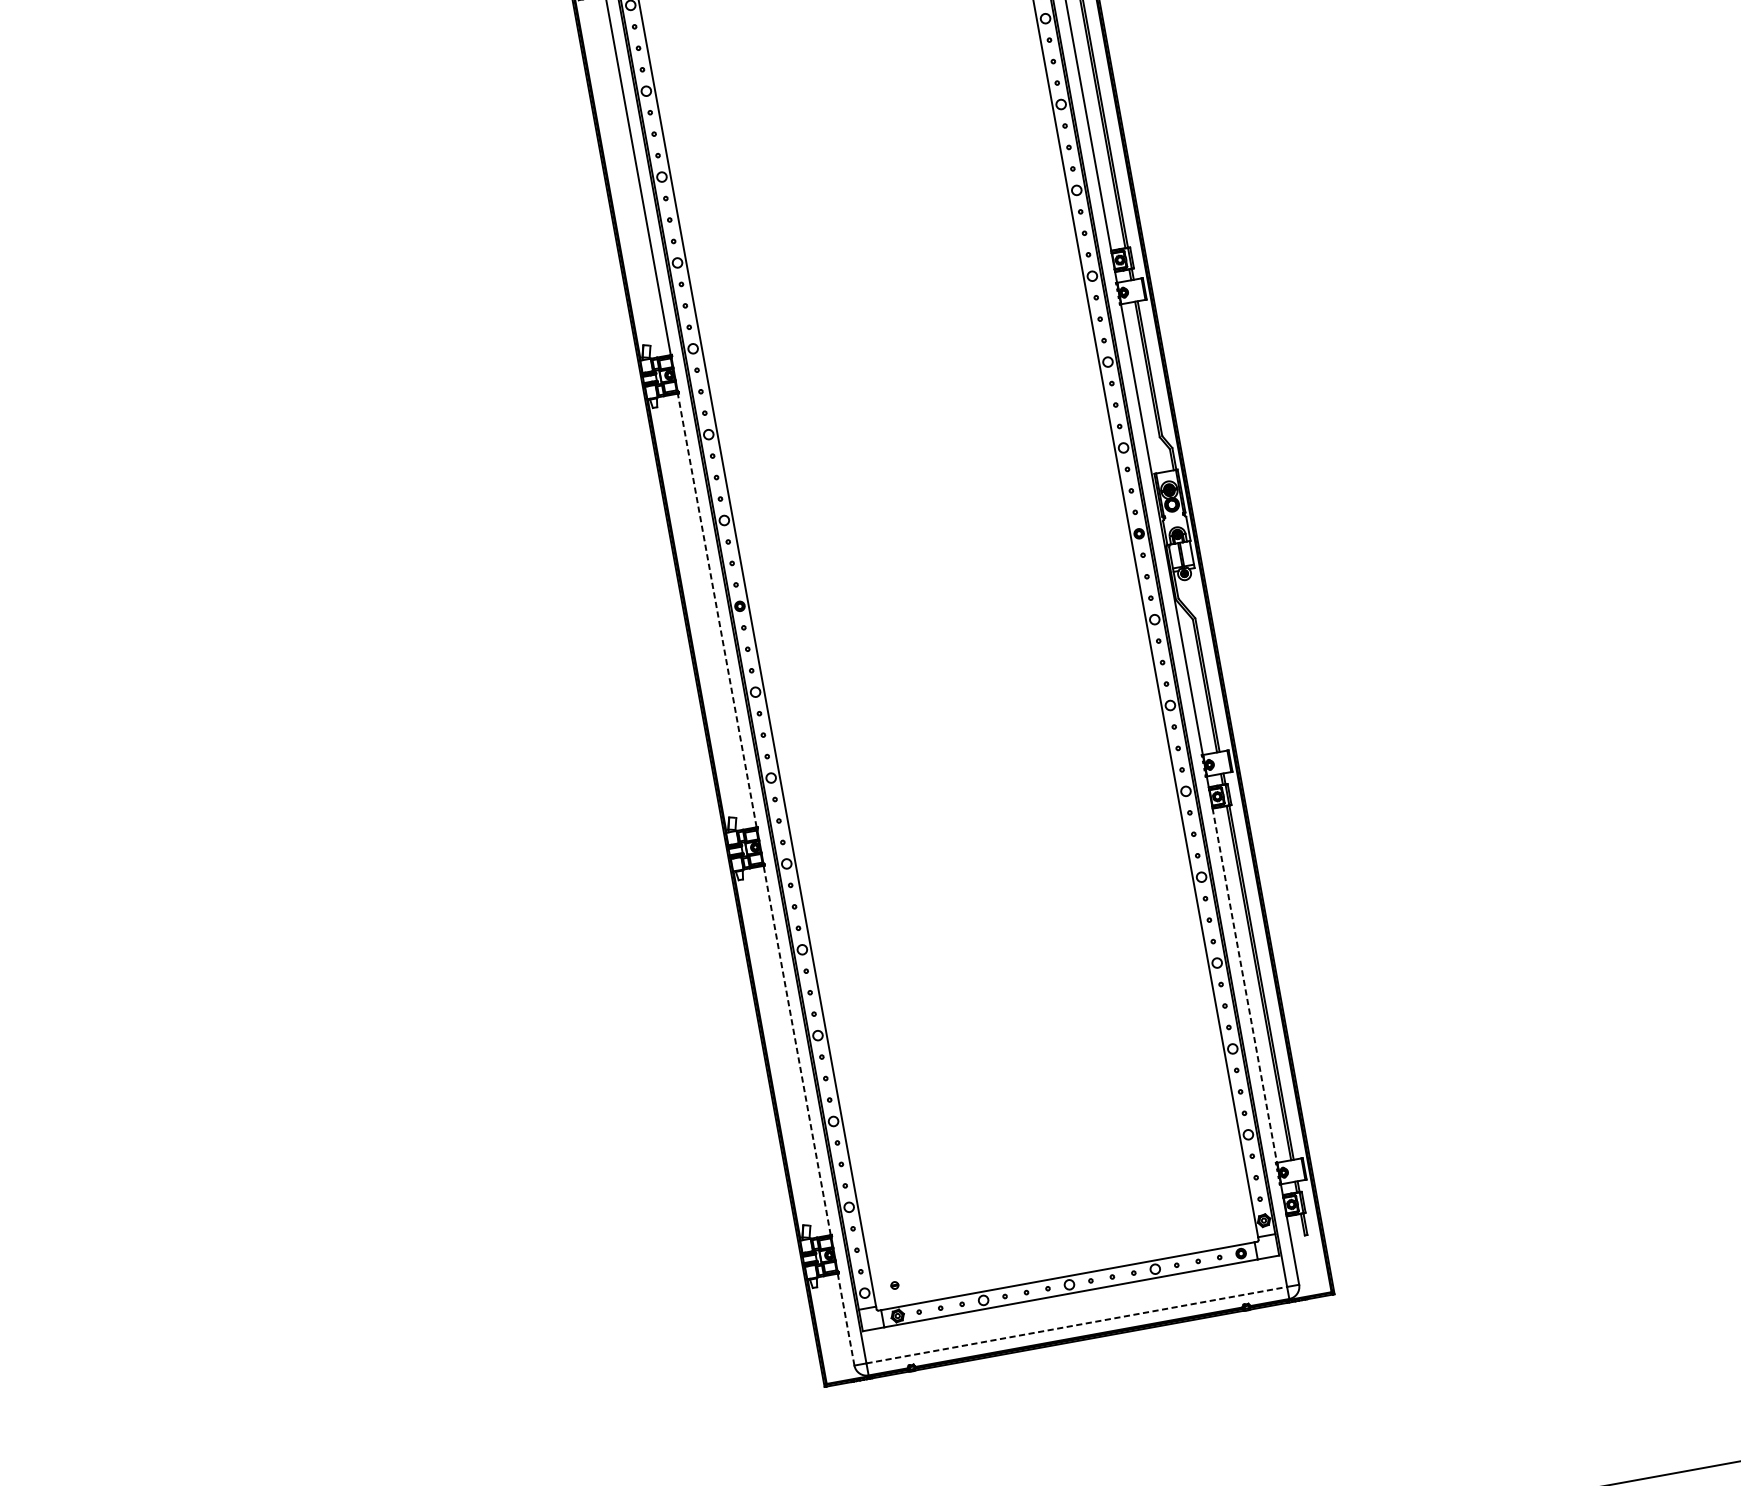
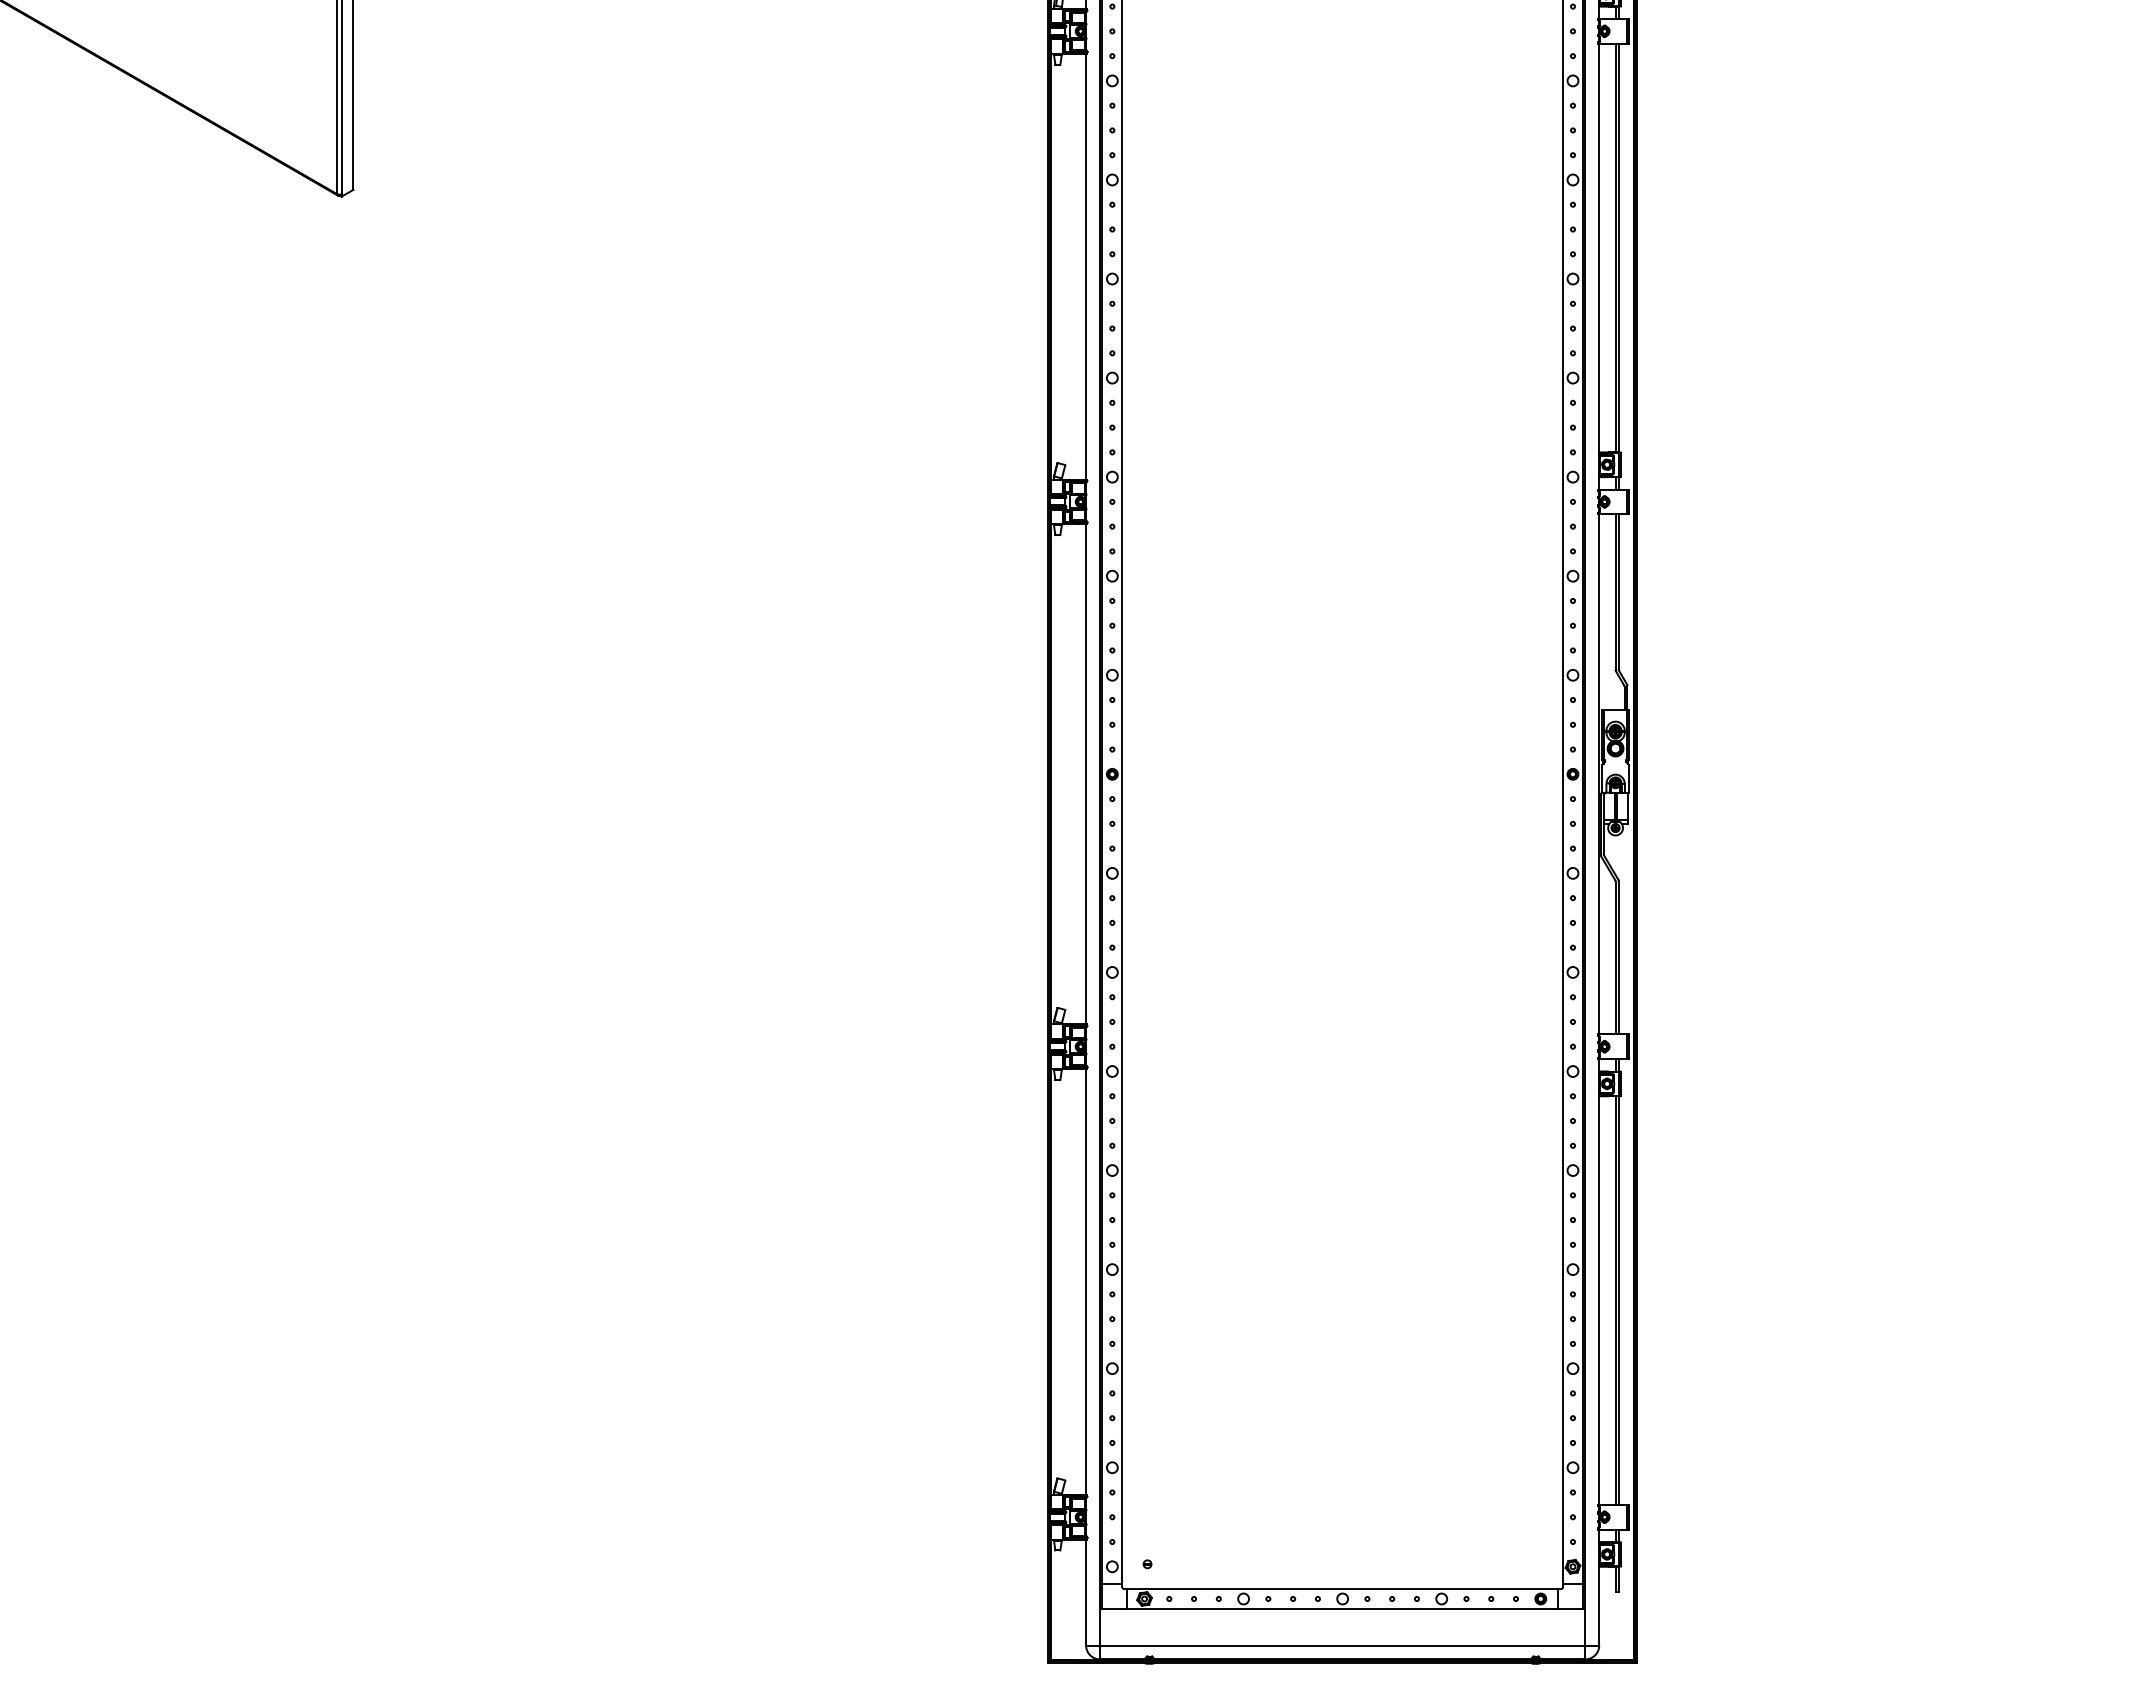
line: (717, 609) -> (1086, 773), dashed -> solid
line: (1245, 985) -> (1599, 1300), dashed -> solid
line: (797, 1050) -> (1086, 1282), dashed -> solid
line: (846, 1319) -> (1086, 1592), dashed -> solid
line: (1076, 1325) -> (1342, 1645), dashed -> solid

